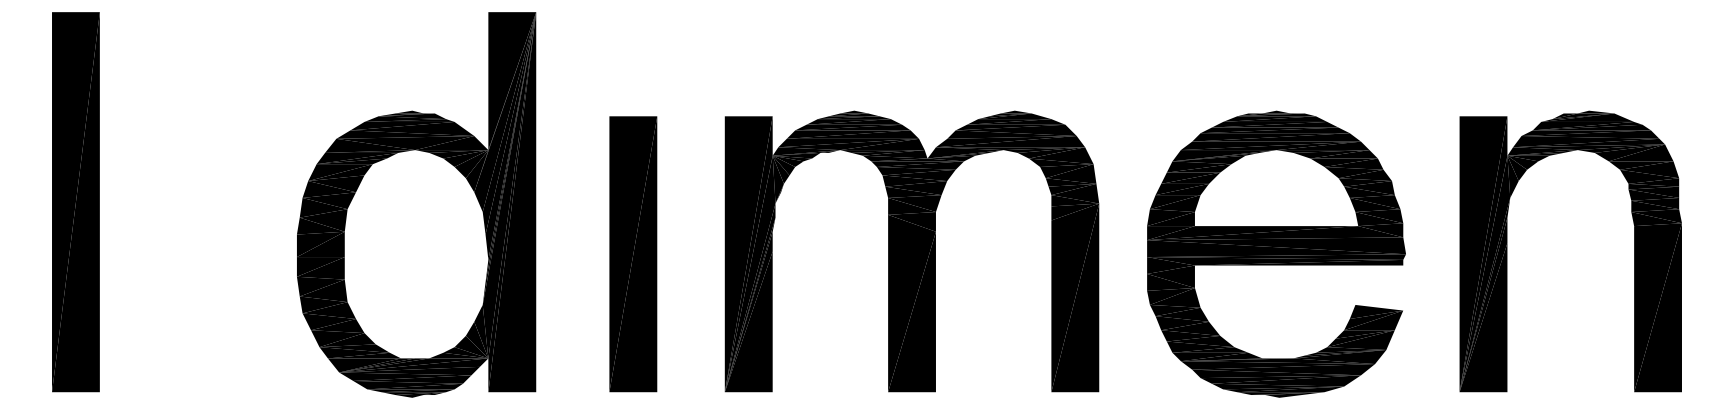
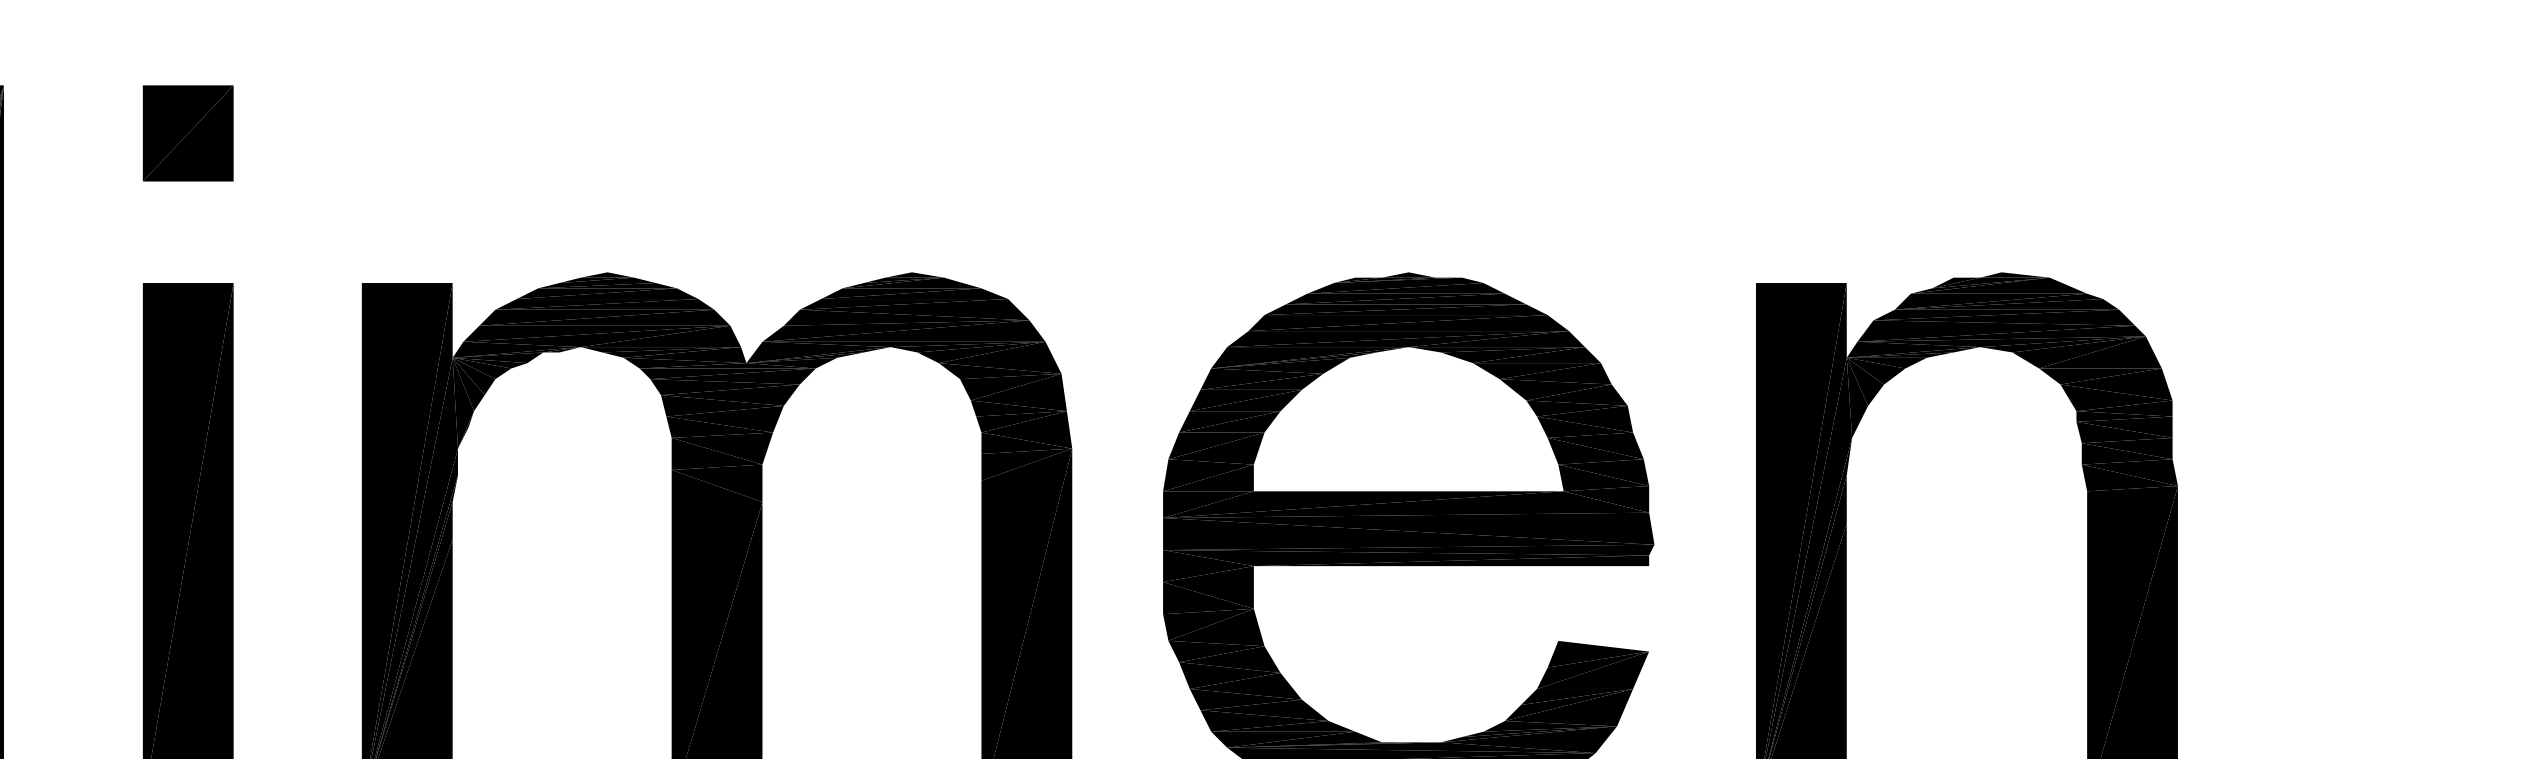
part: (633, 37) -> (188, 133), added

